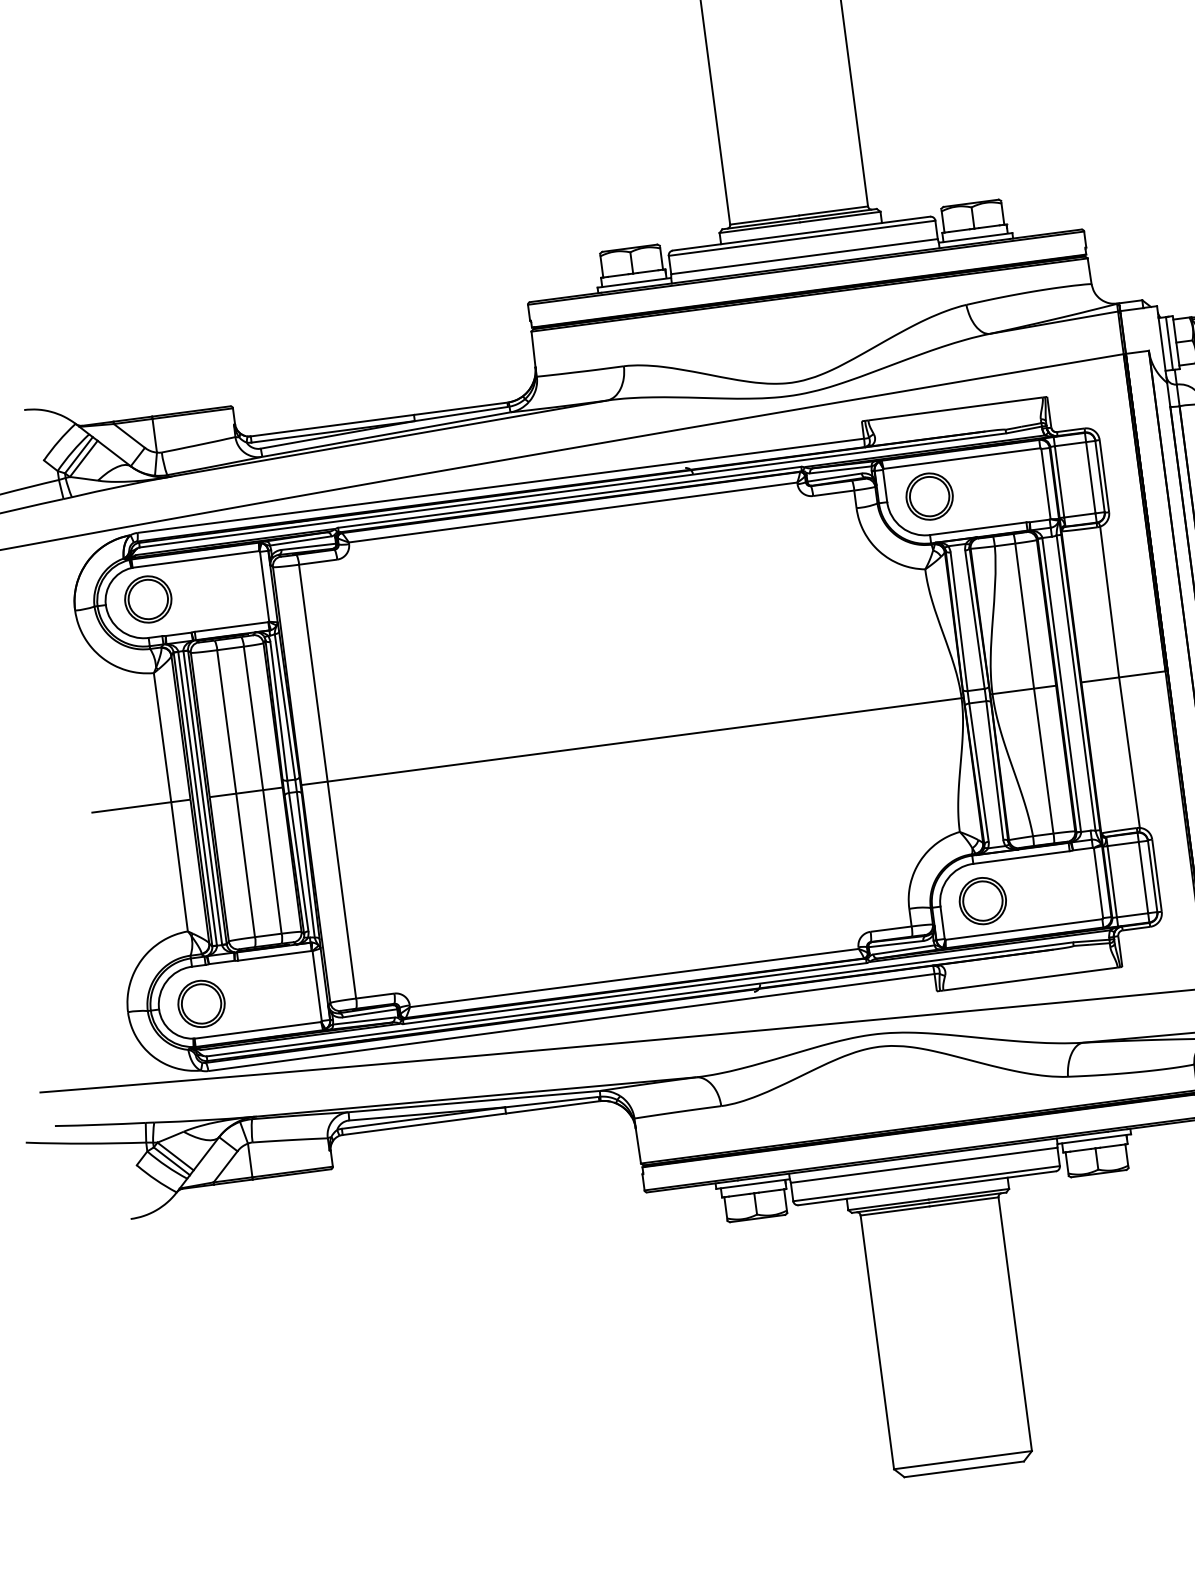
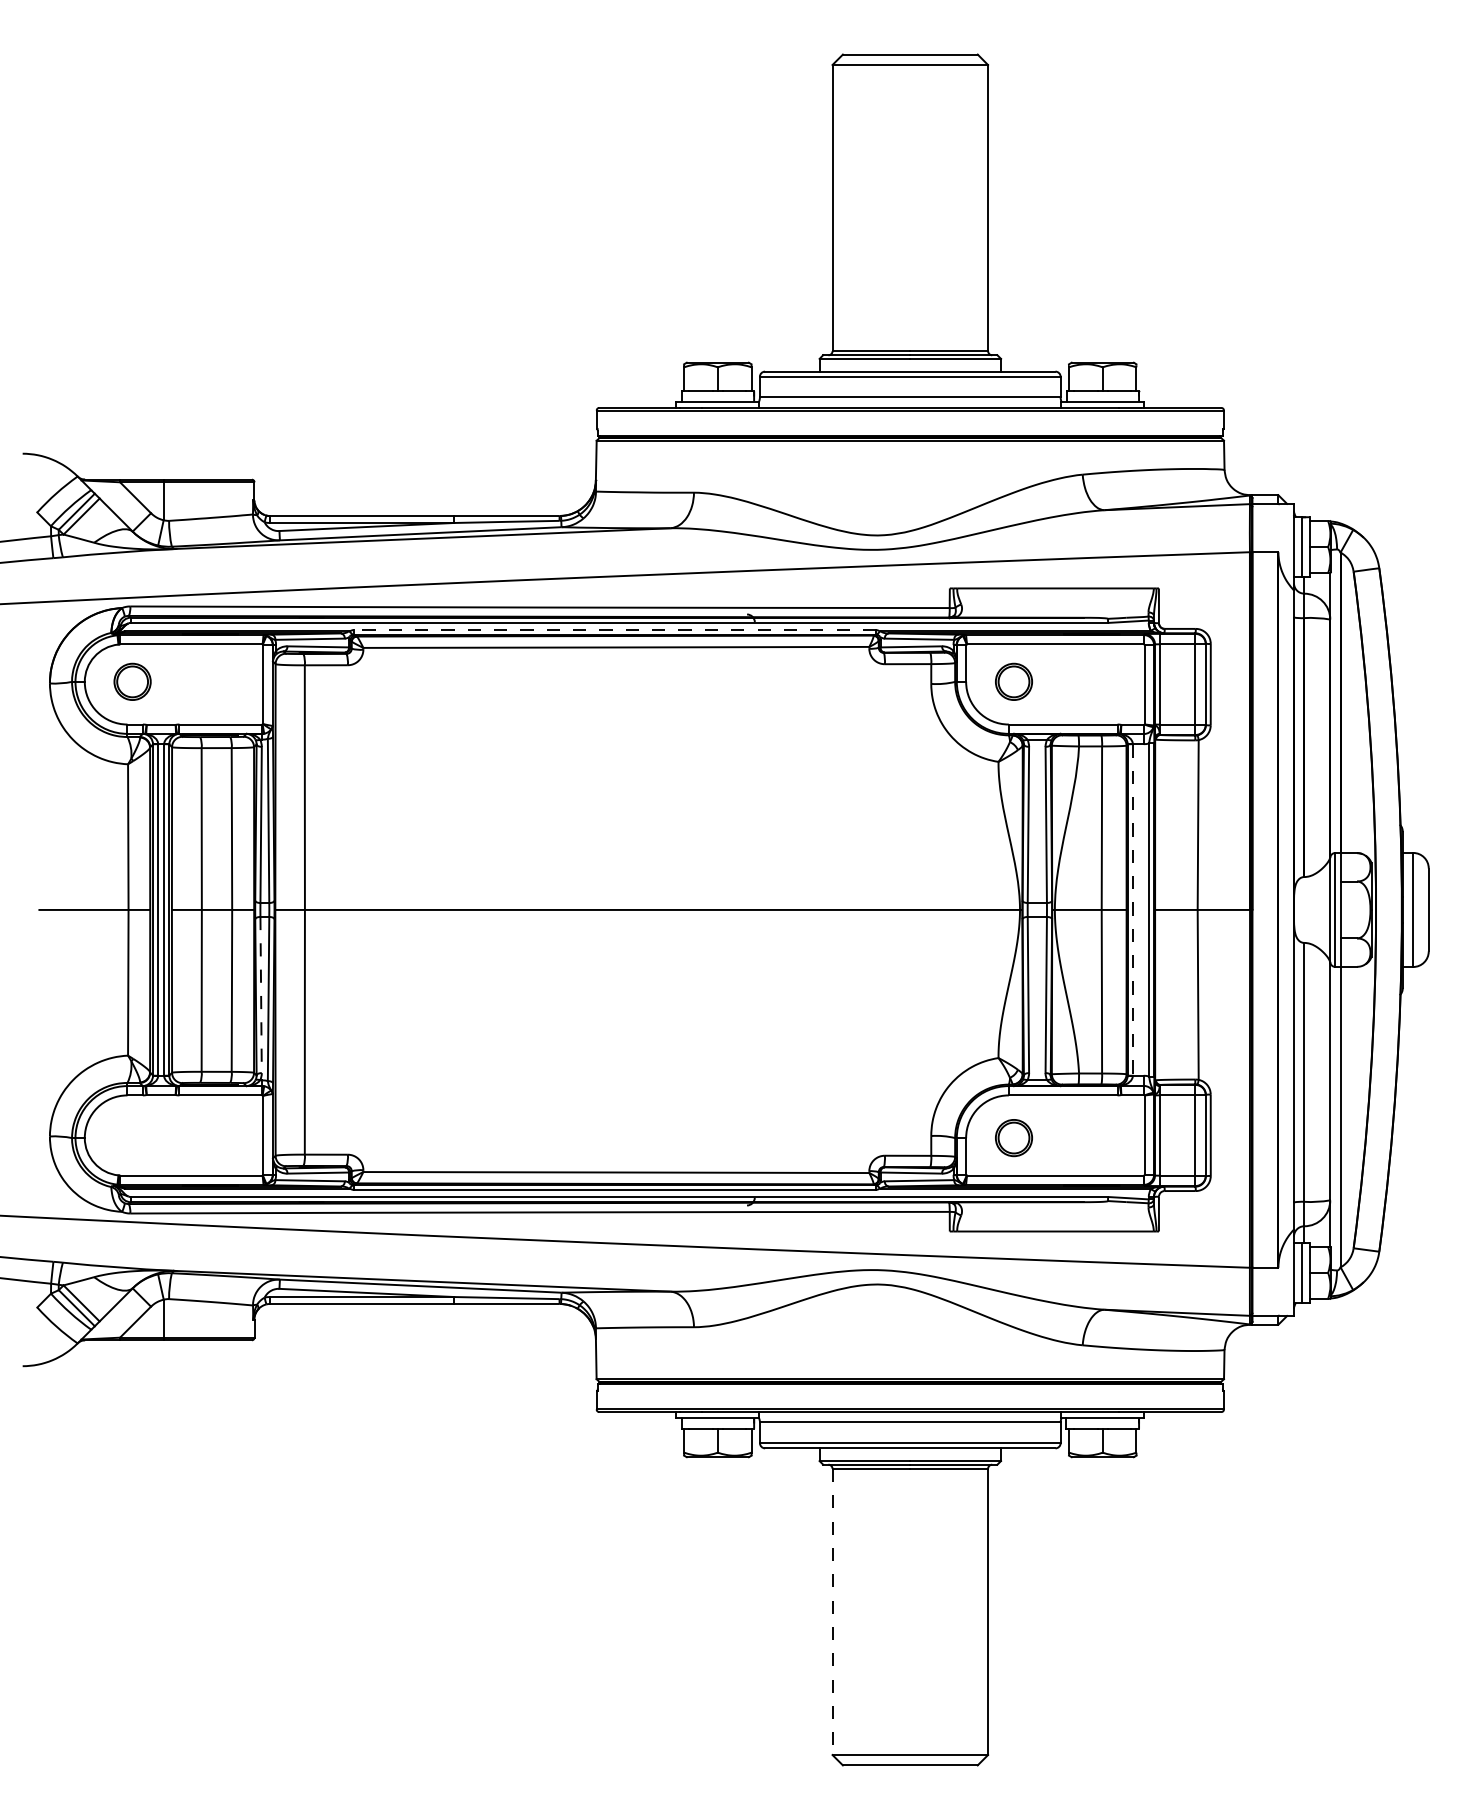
part: (929, 496) -> (1013, 681), size x0.7
line: (569, 497) -> (614, 630), solid -> dashed
part: (148, 599) -> (132, 681), size x0.7
line: (1061, 684) -> (1132, 909), solid -> dashed
line: (299, 862) -> (261, 995), solid -> dashed
part: (982, 900) -> (1013, 1137), size x0.7
part: (201, 1003) -> (132, 1137), removed
line: (877, 1342) -> (832, 1612), solid -> dashed

